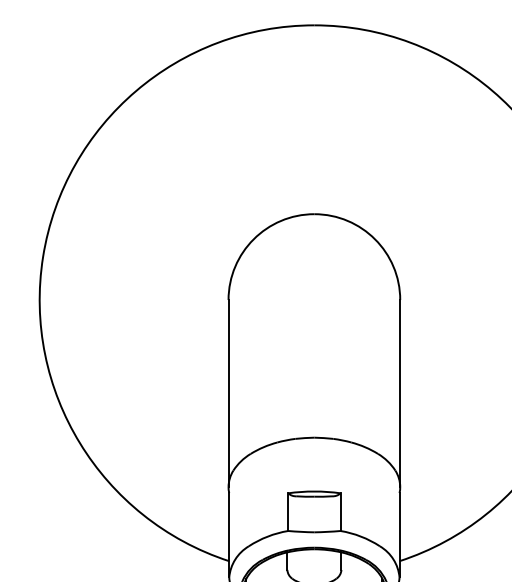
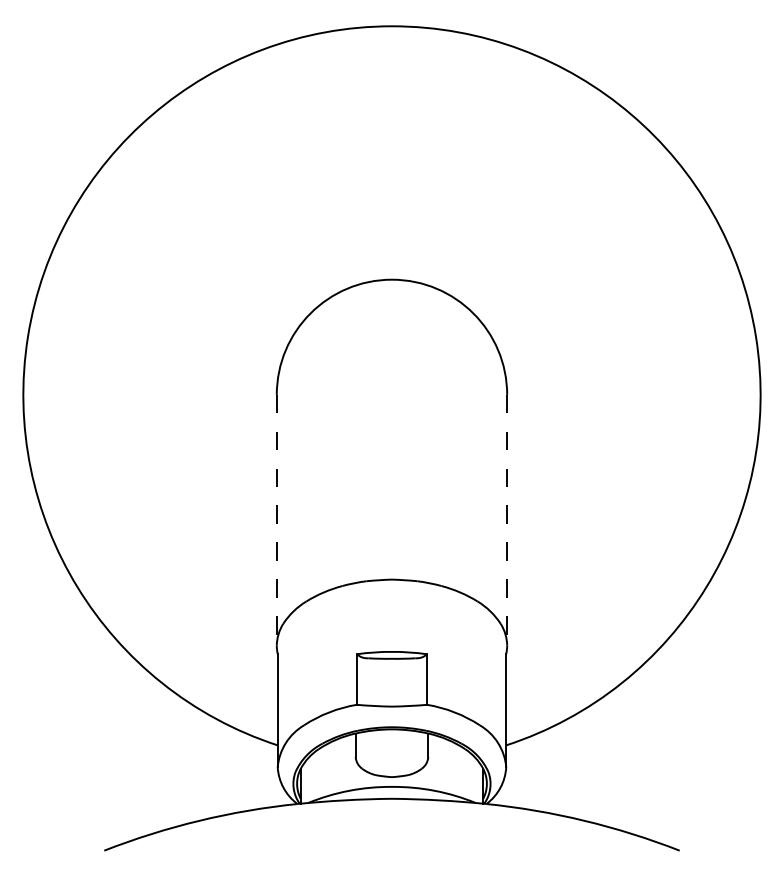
line: (228, 393) -> (276, 520), solid -> dashed
line: (400, 393) -> (507, 520), solid -> dashed

